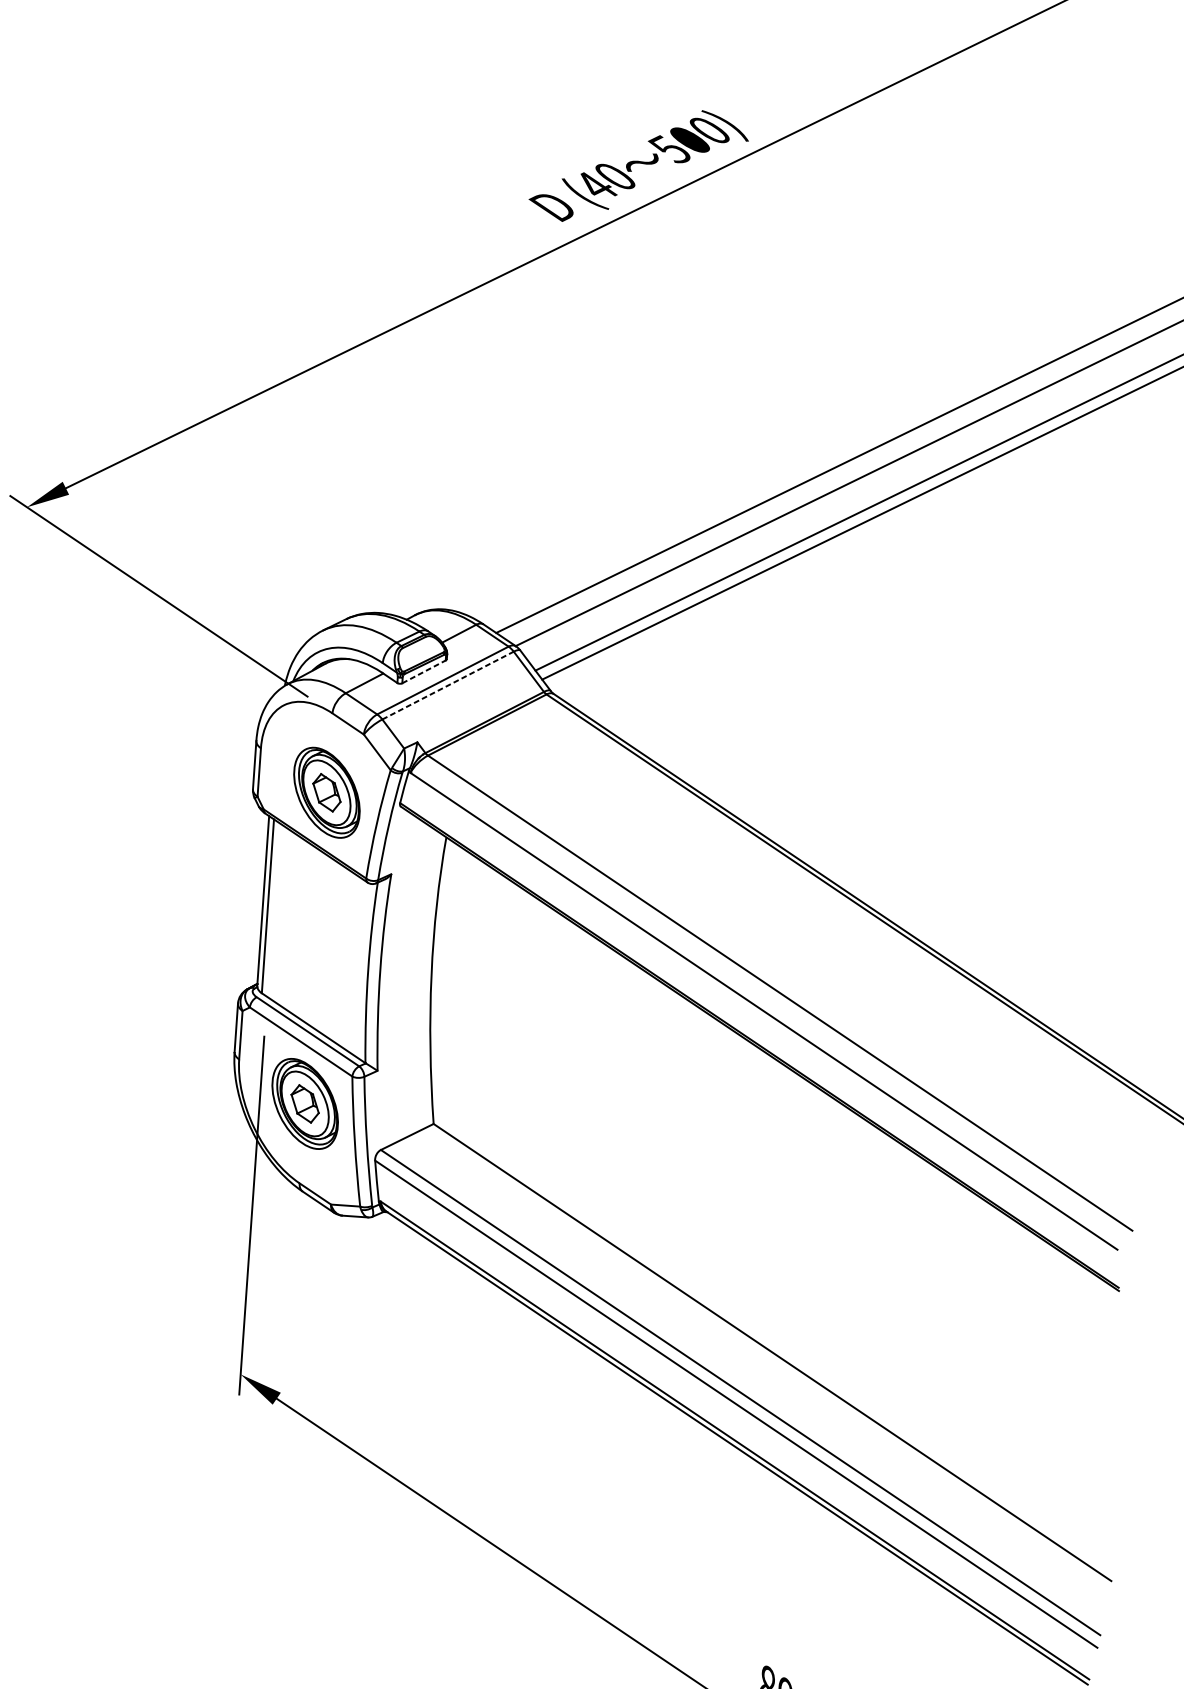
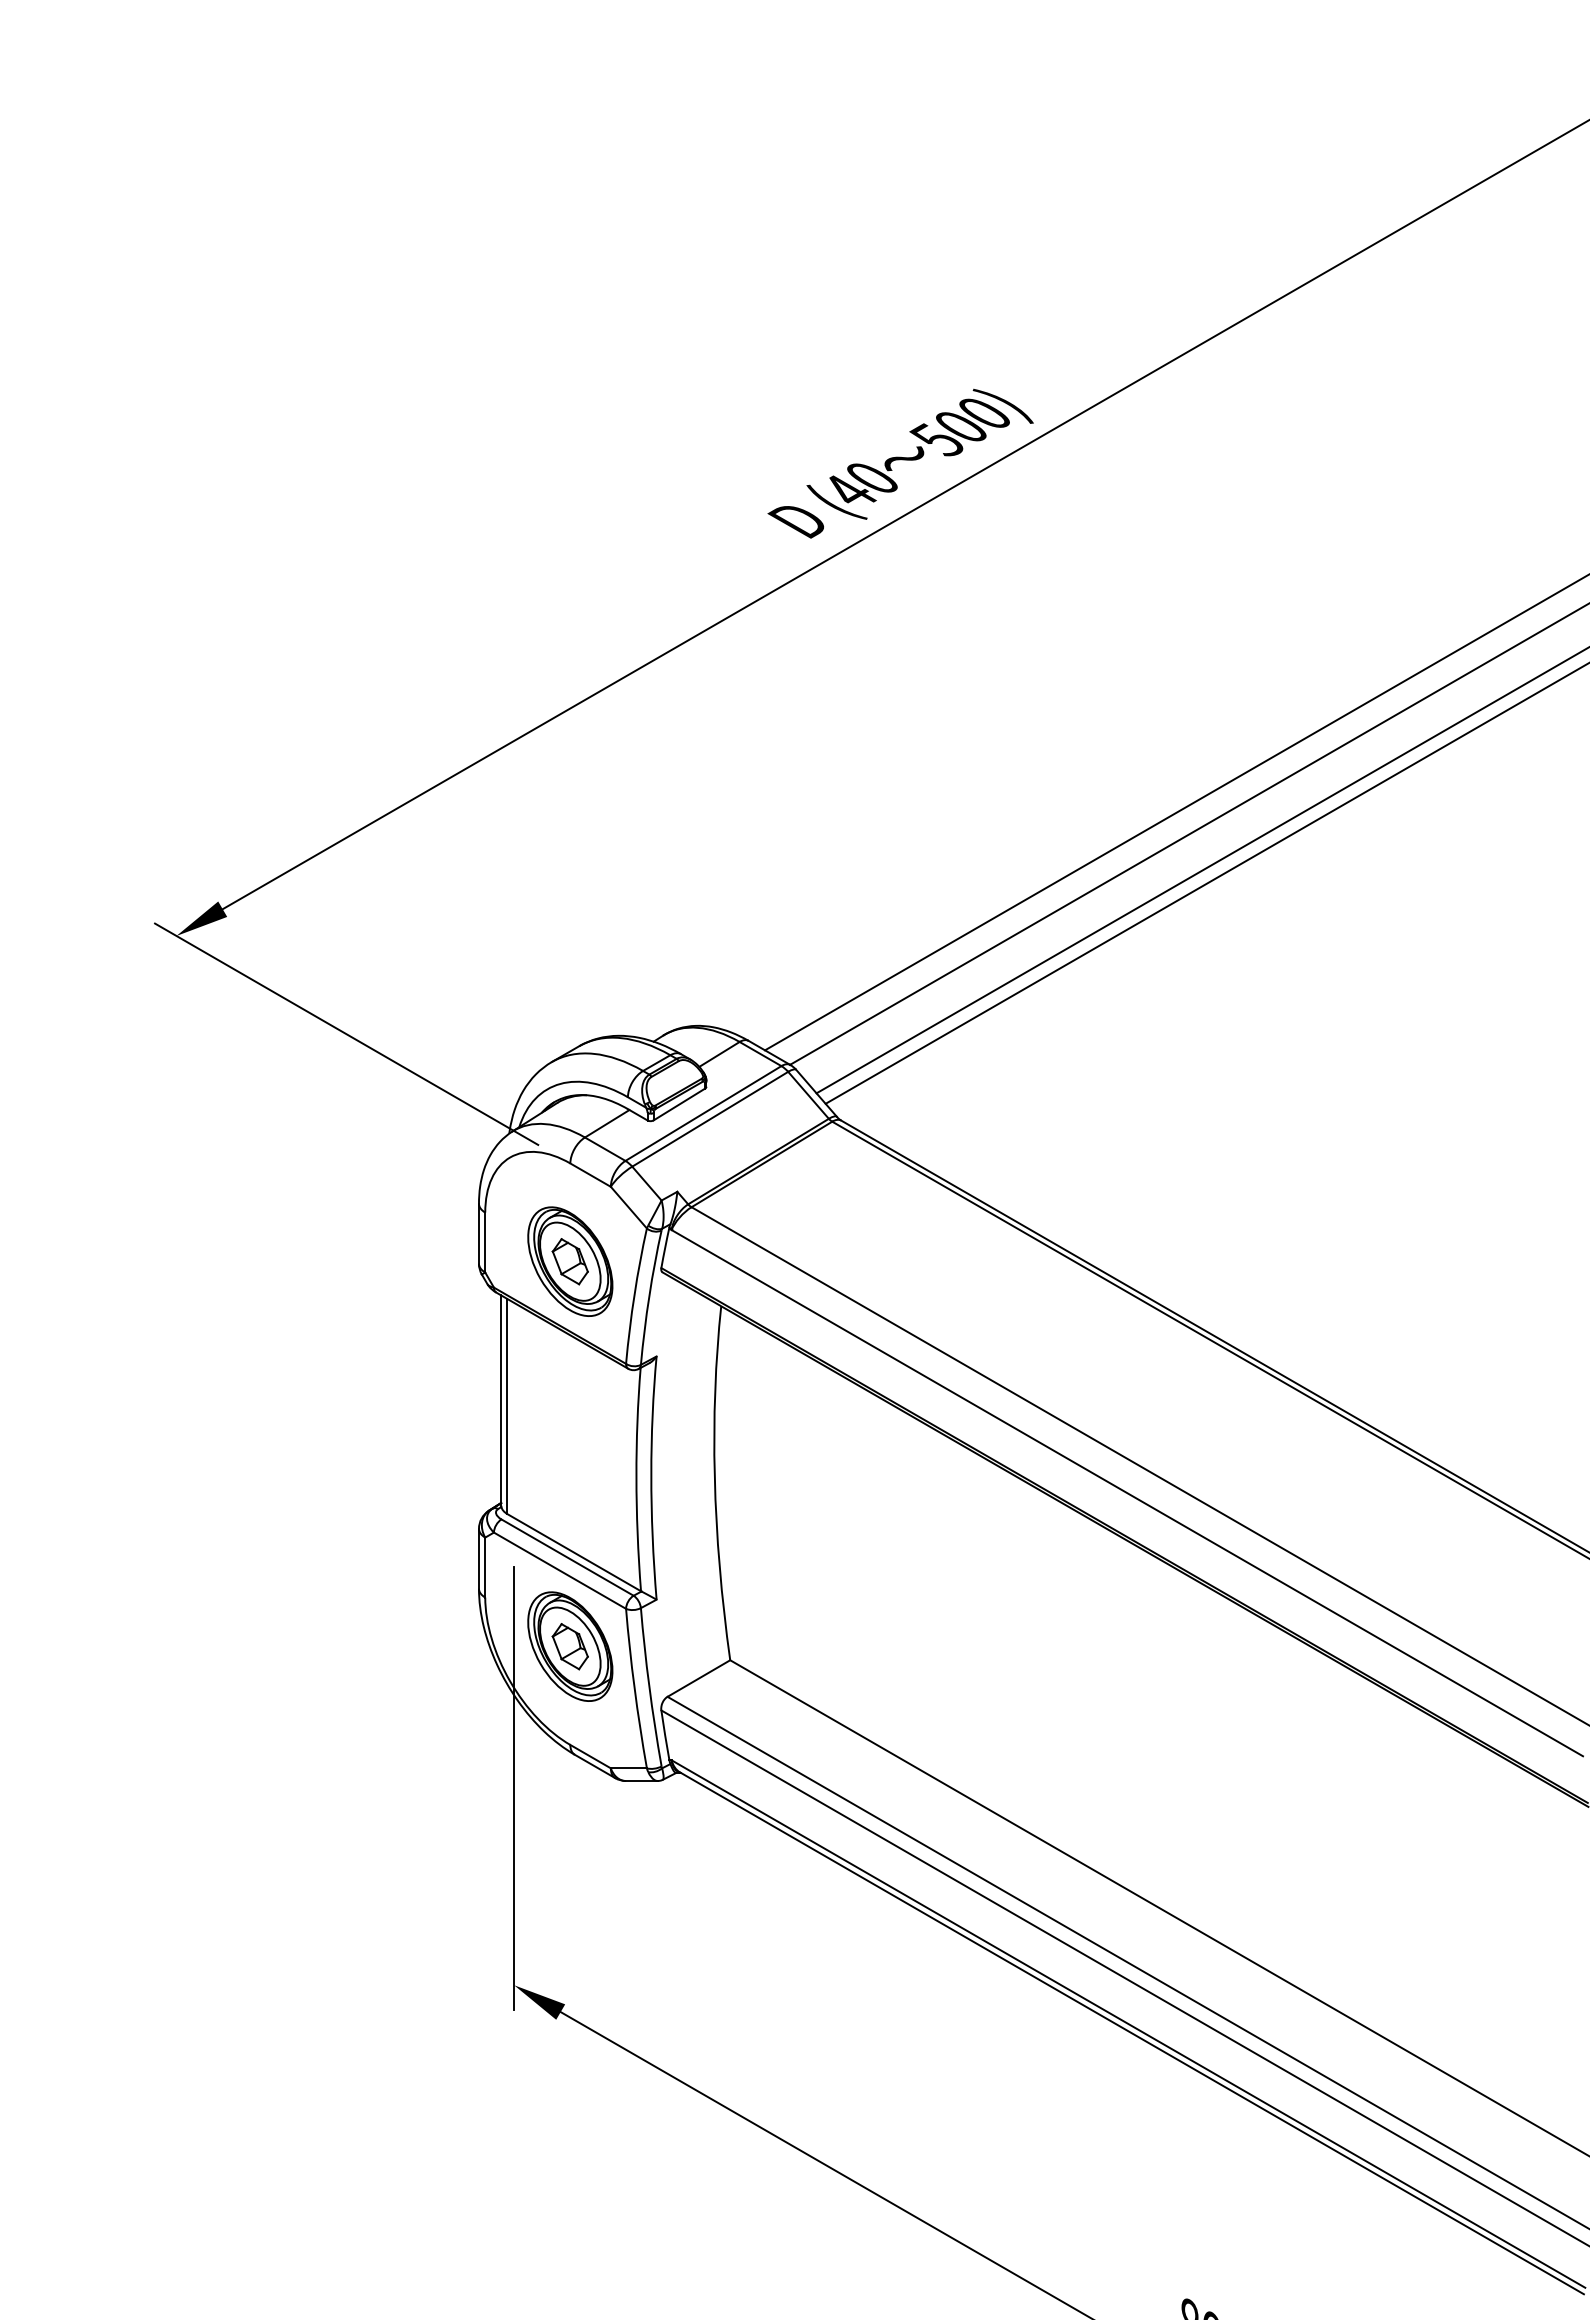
line: (424, 671) -> (679, 1104), dashed -> solid
line: (448, 685) -> (710, 1119), dashed -> solid

